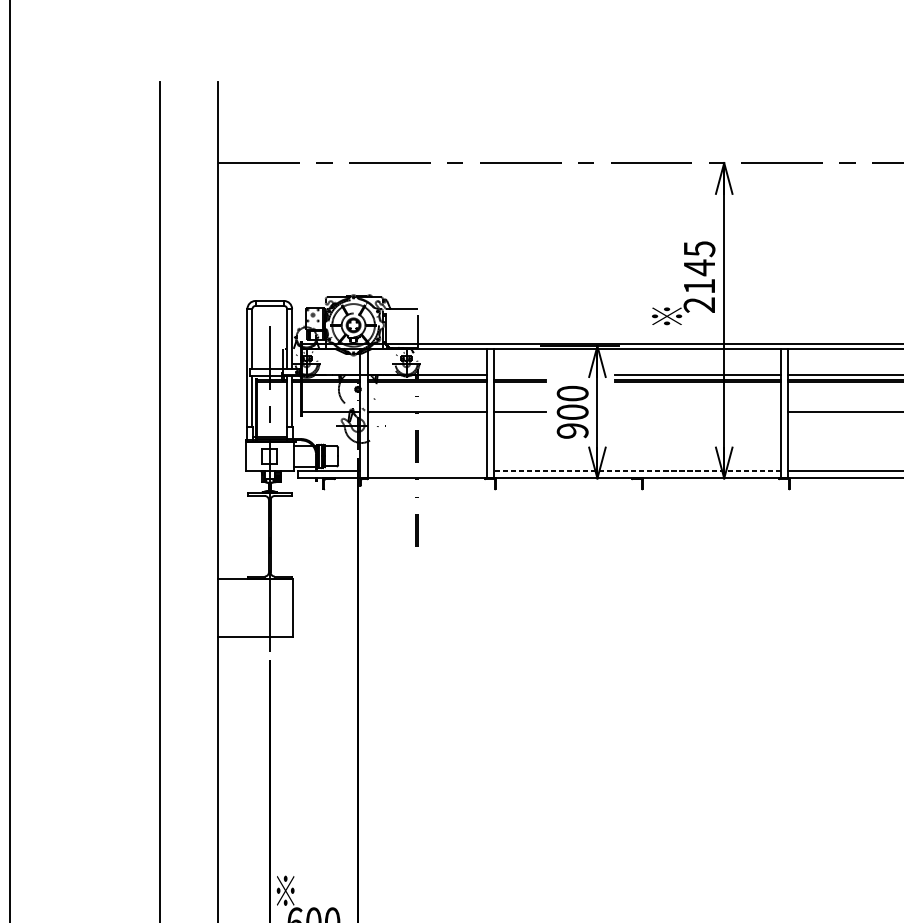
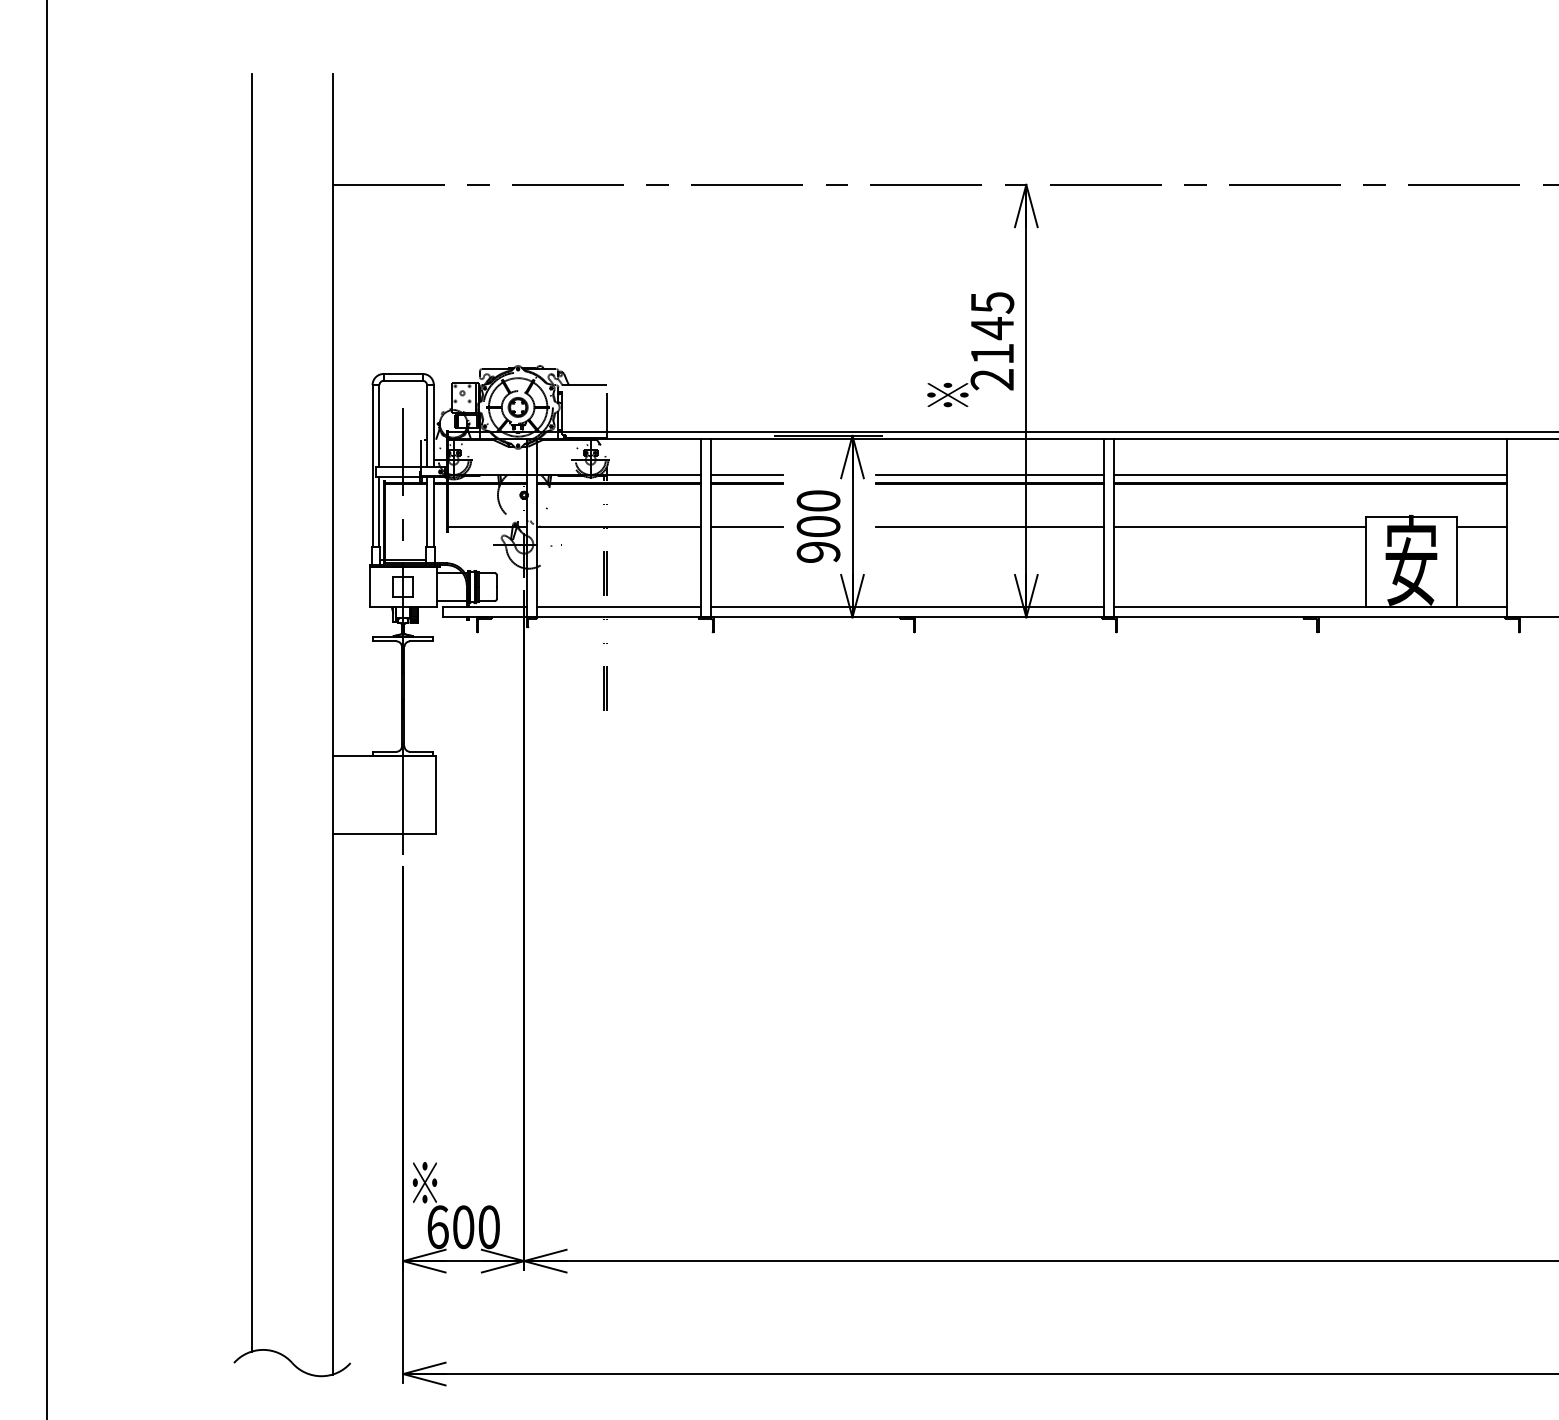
line: (520, 374) -> (746, 474), added
line: (697, 412) -> (989, 526), added
line: (426, 471) -> (618, 607), added
line: (637, 471) -> (907, 607), dashed -> solid

